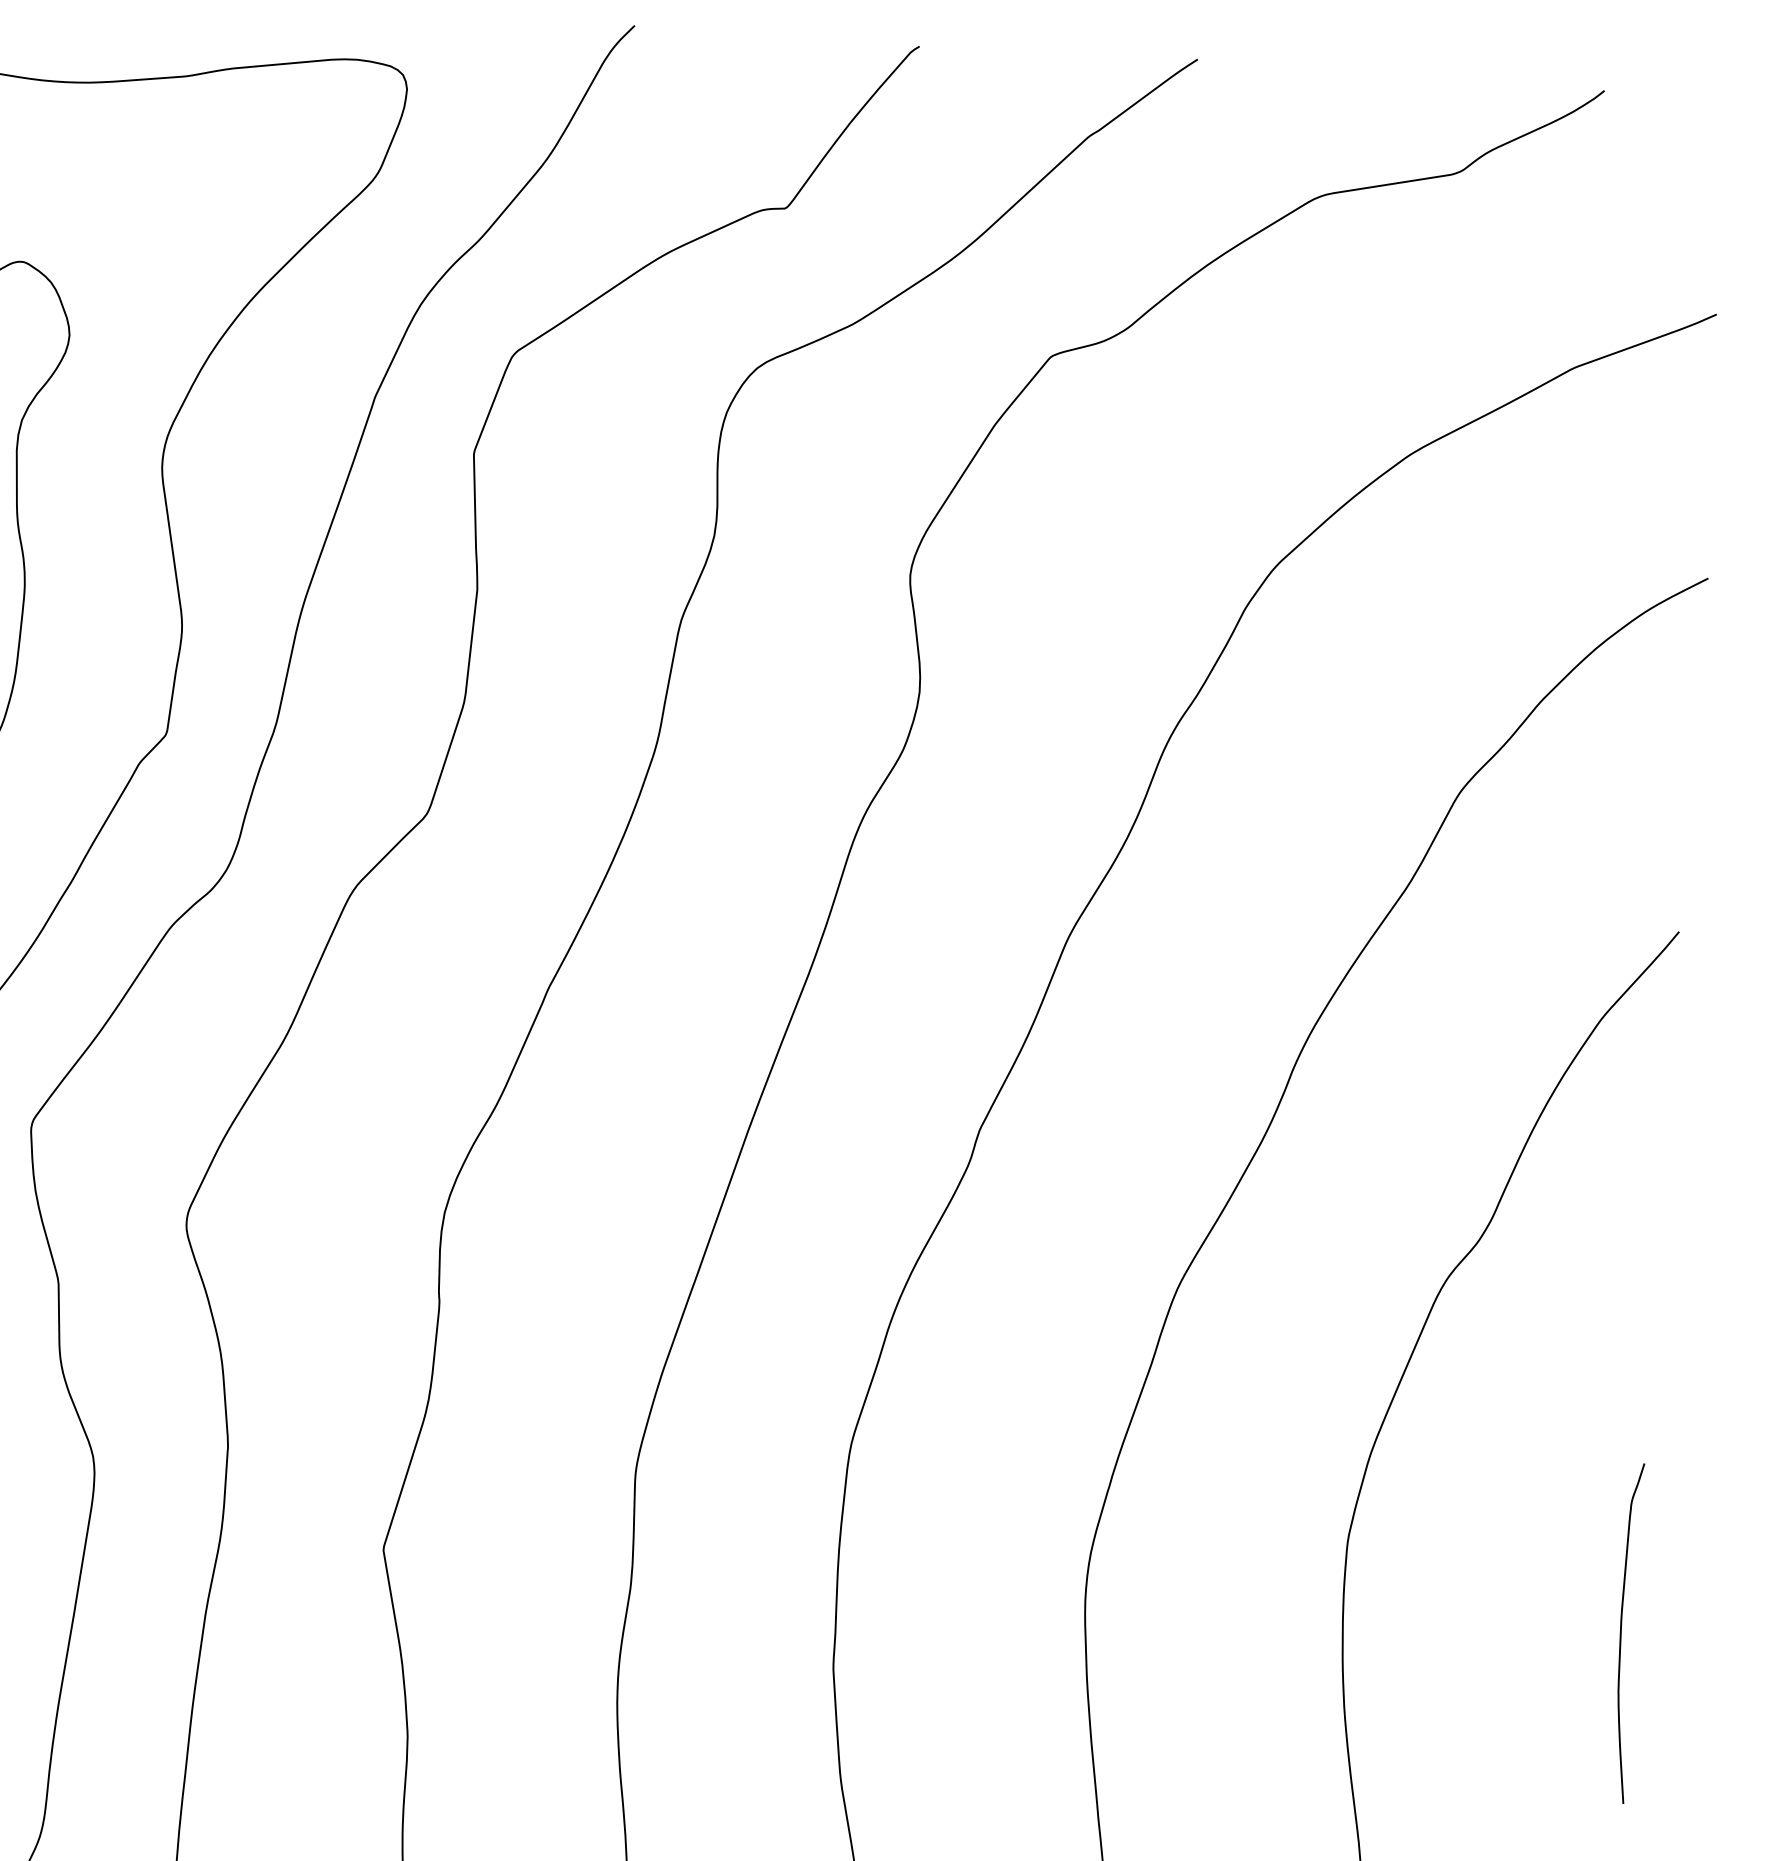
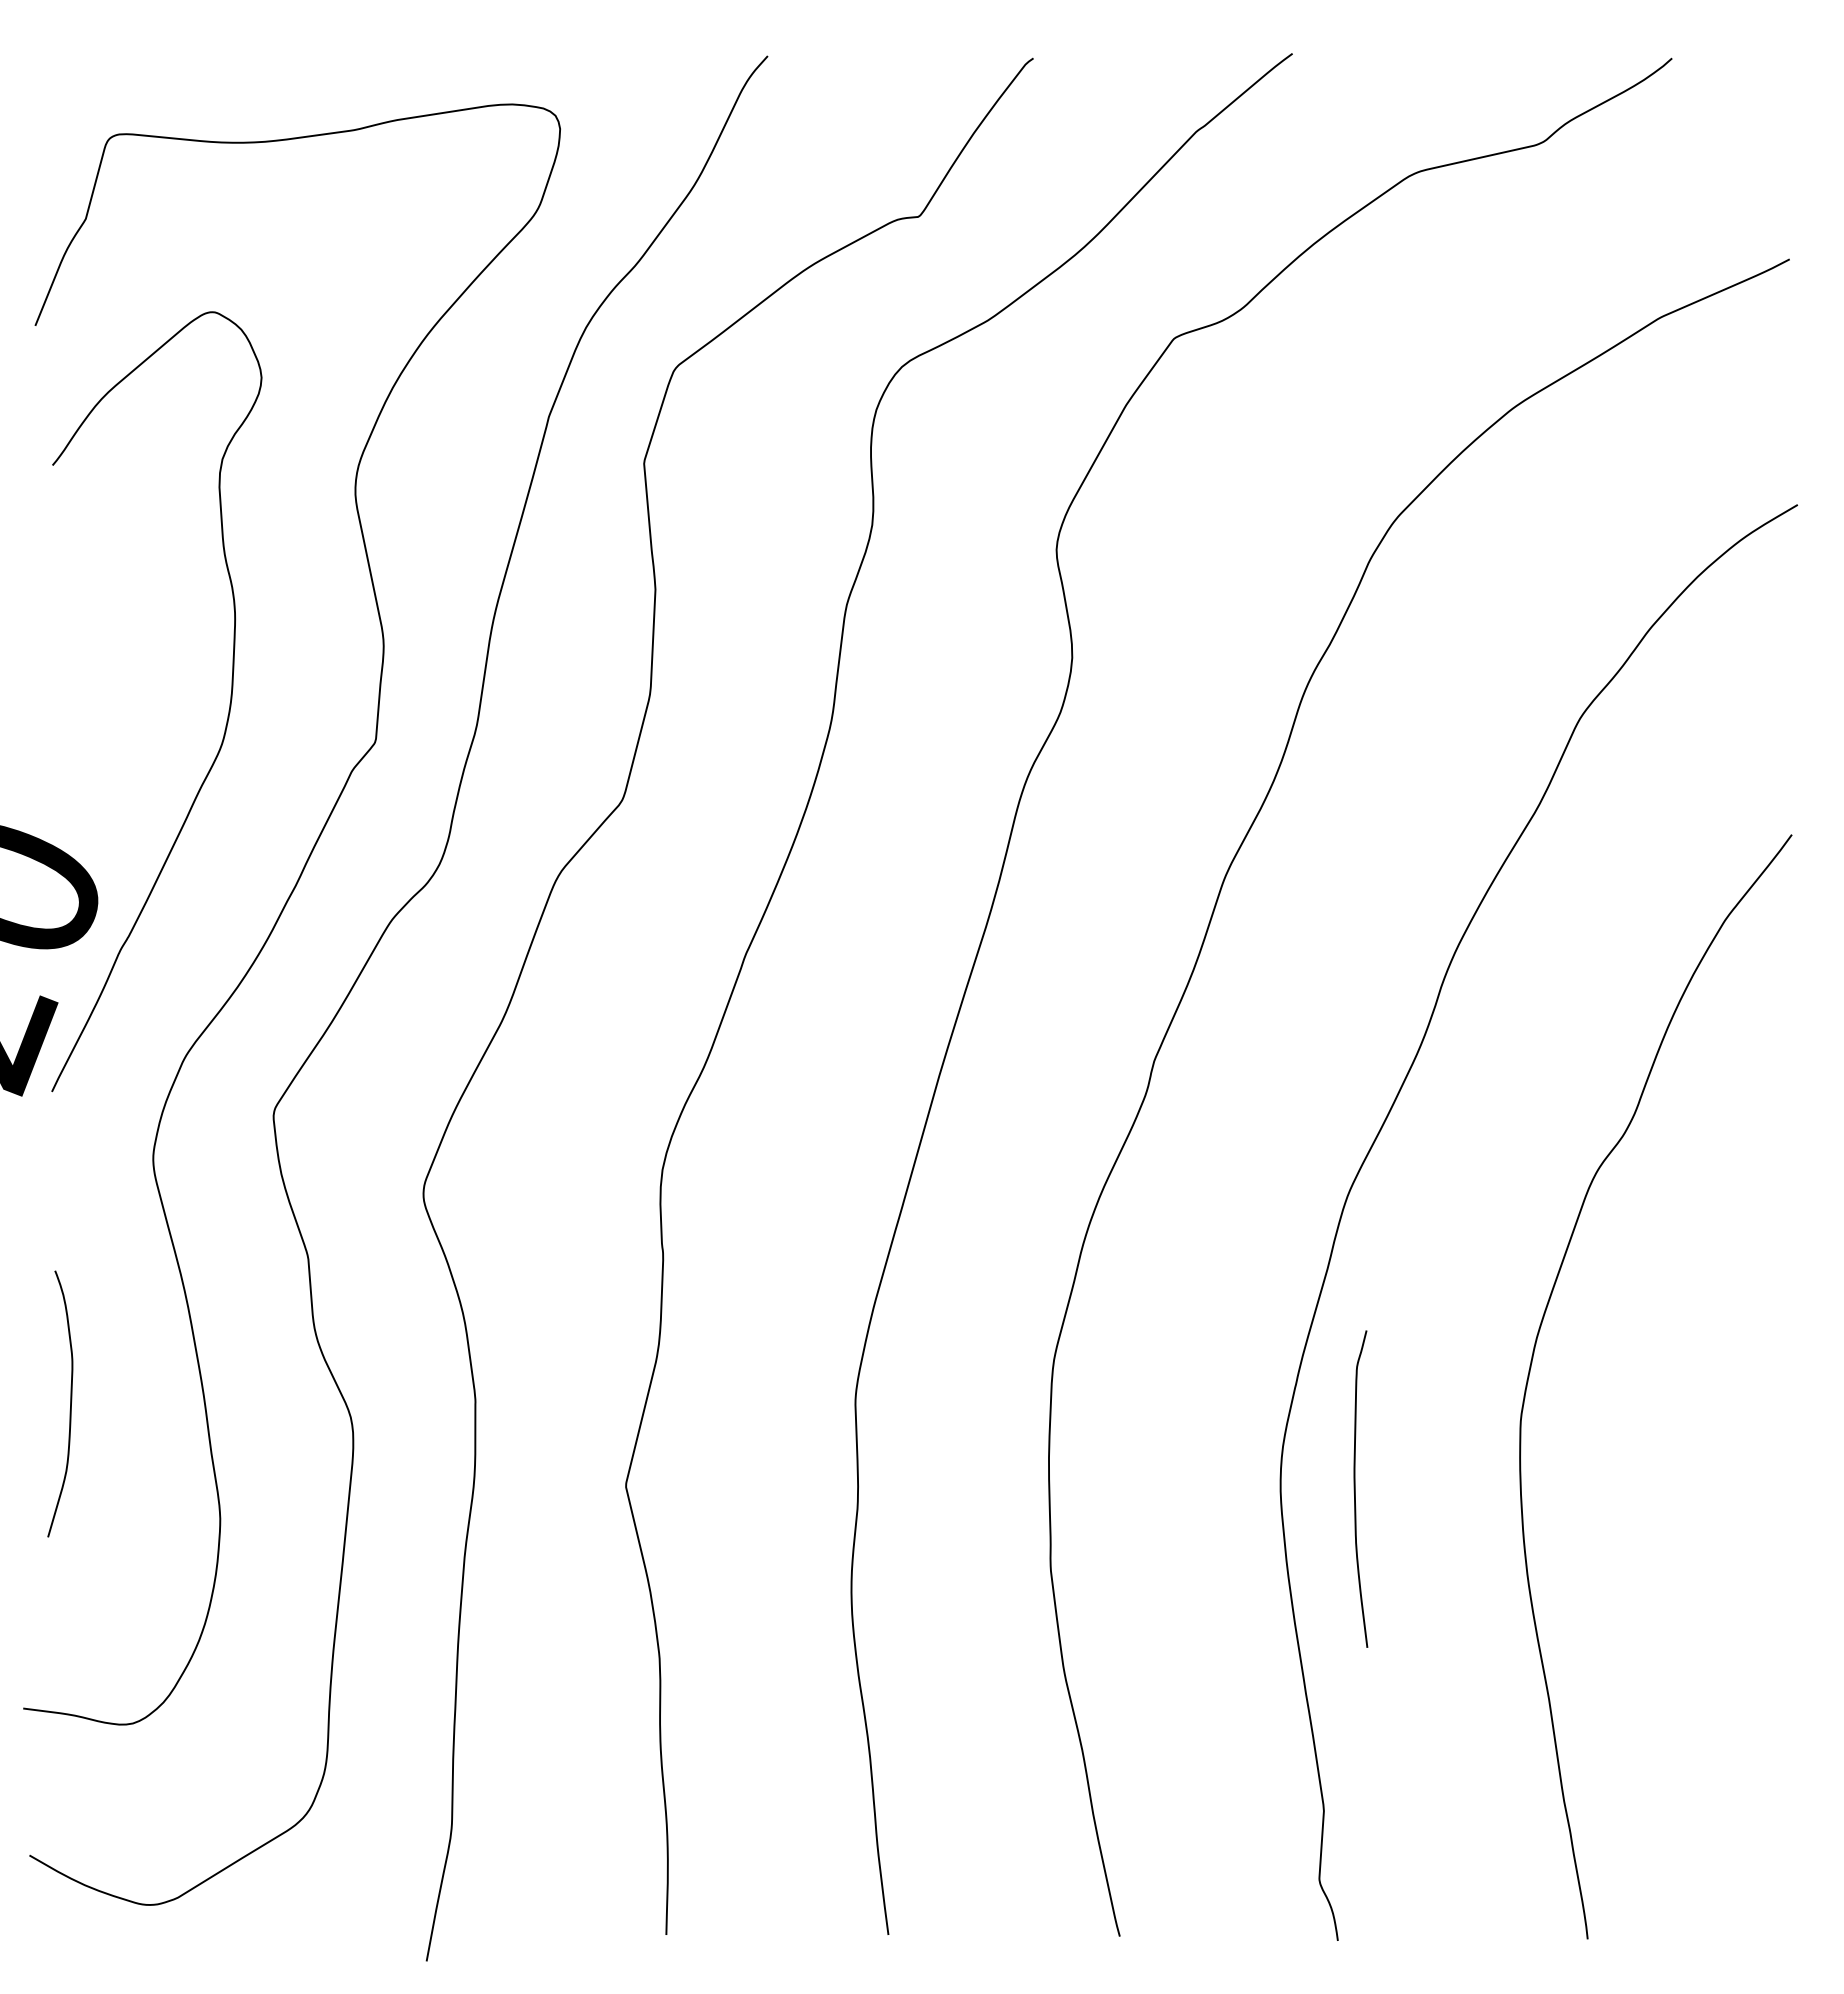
curve: (1621, 1632) -> (1355, 1488), moved

